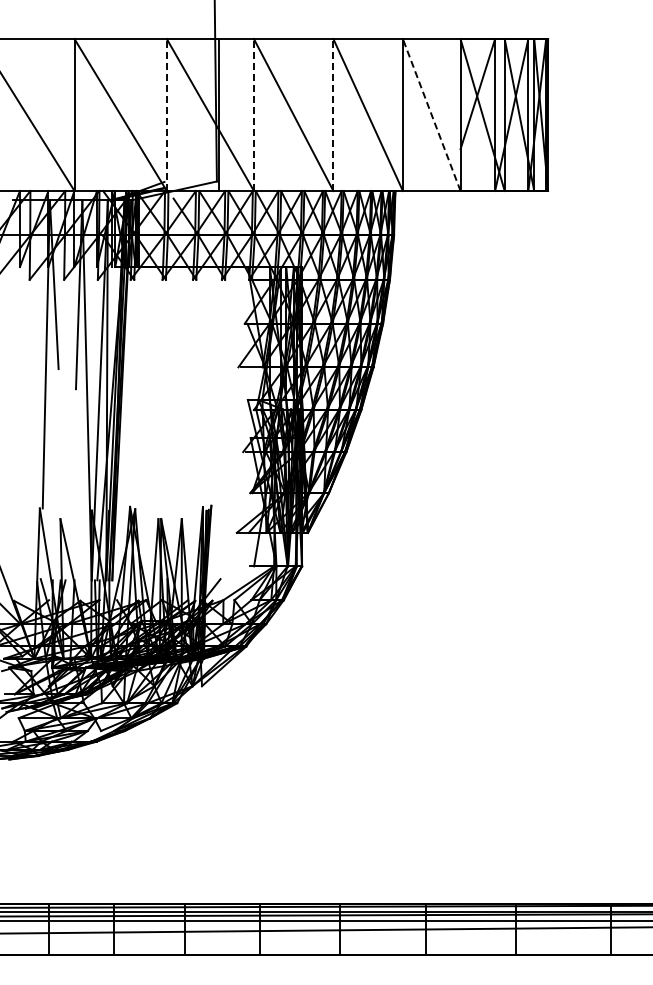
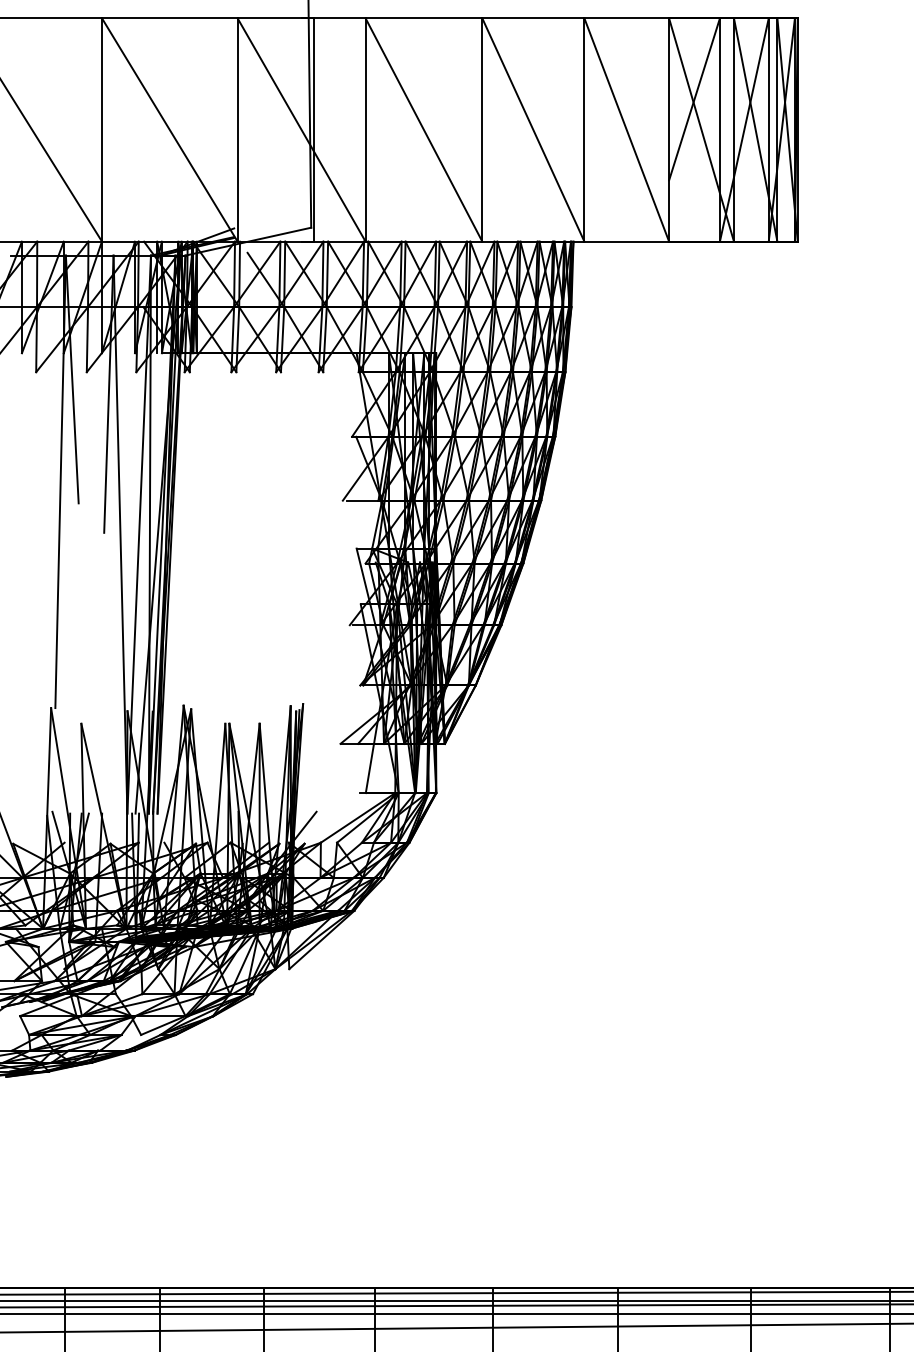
line: (431, 114) -> (626, 129), dashed -> solid
line: (166, 115) -> (237, 130), dashed -> solid
line: (253, 115) -> (364, 130), dashed -> solid
line: (333, 115) -> (482, 130), dashed -> solid

